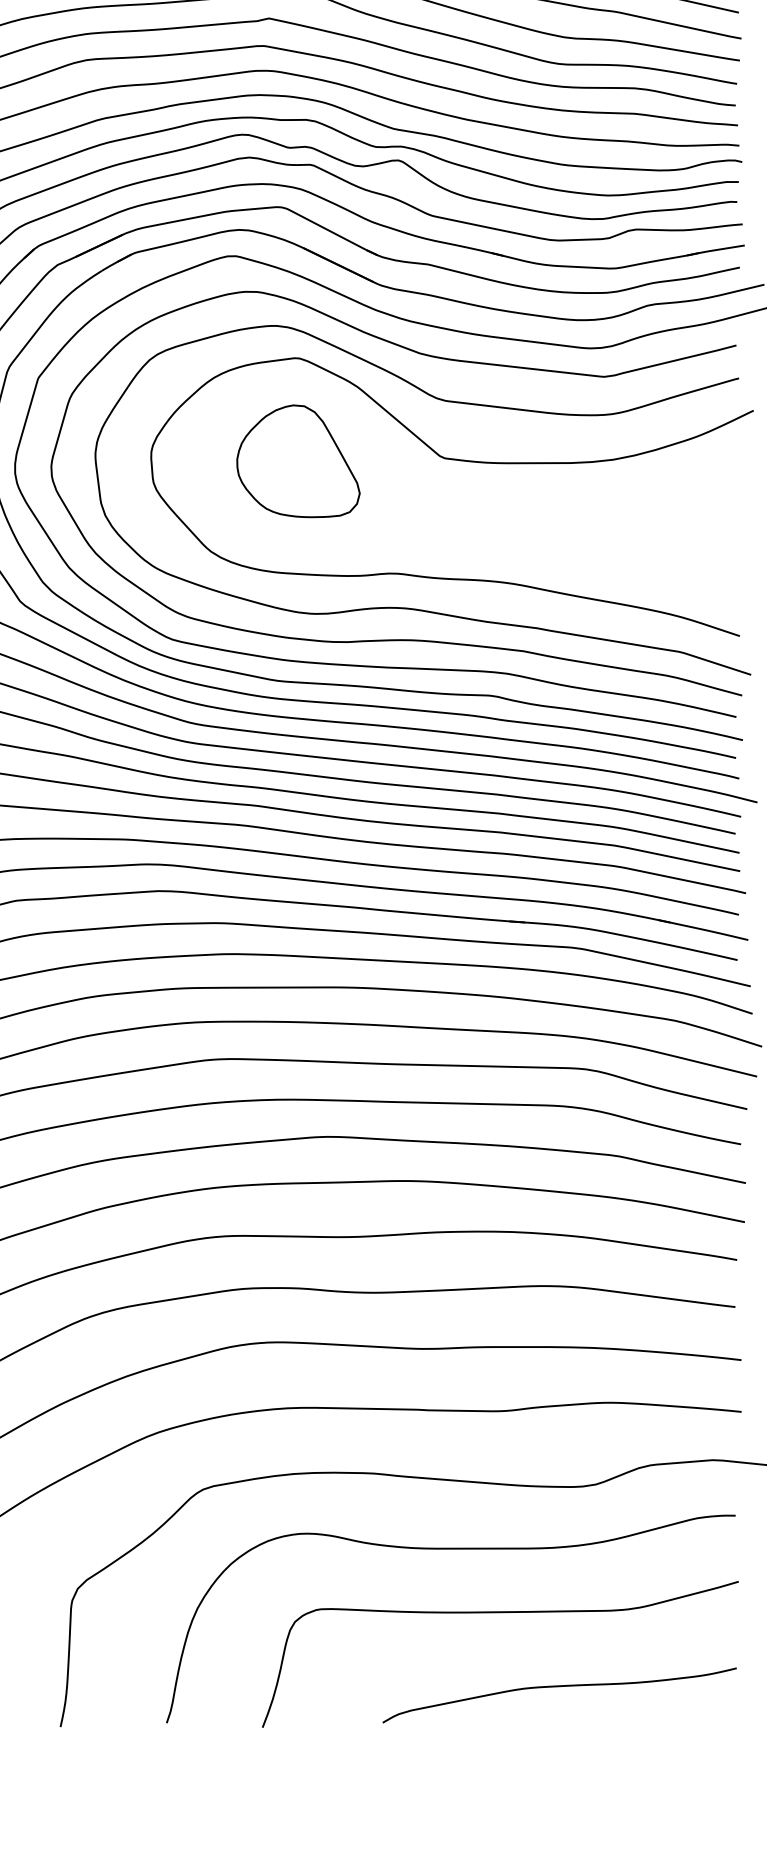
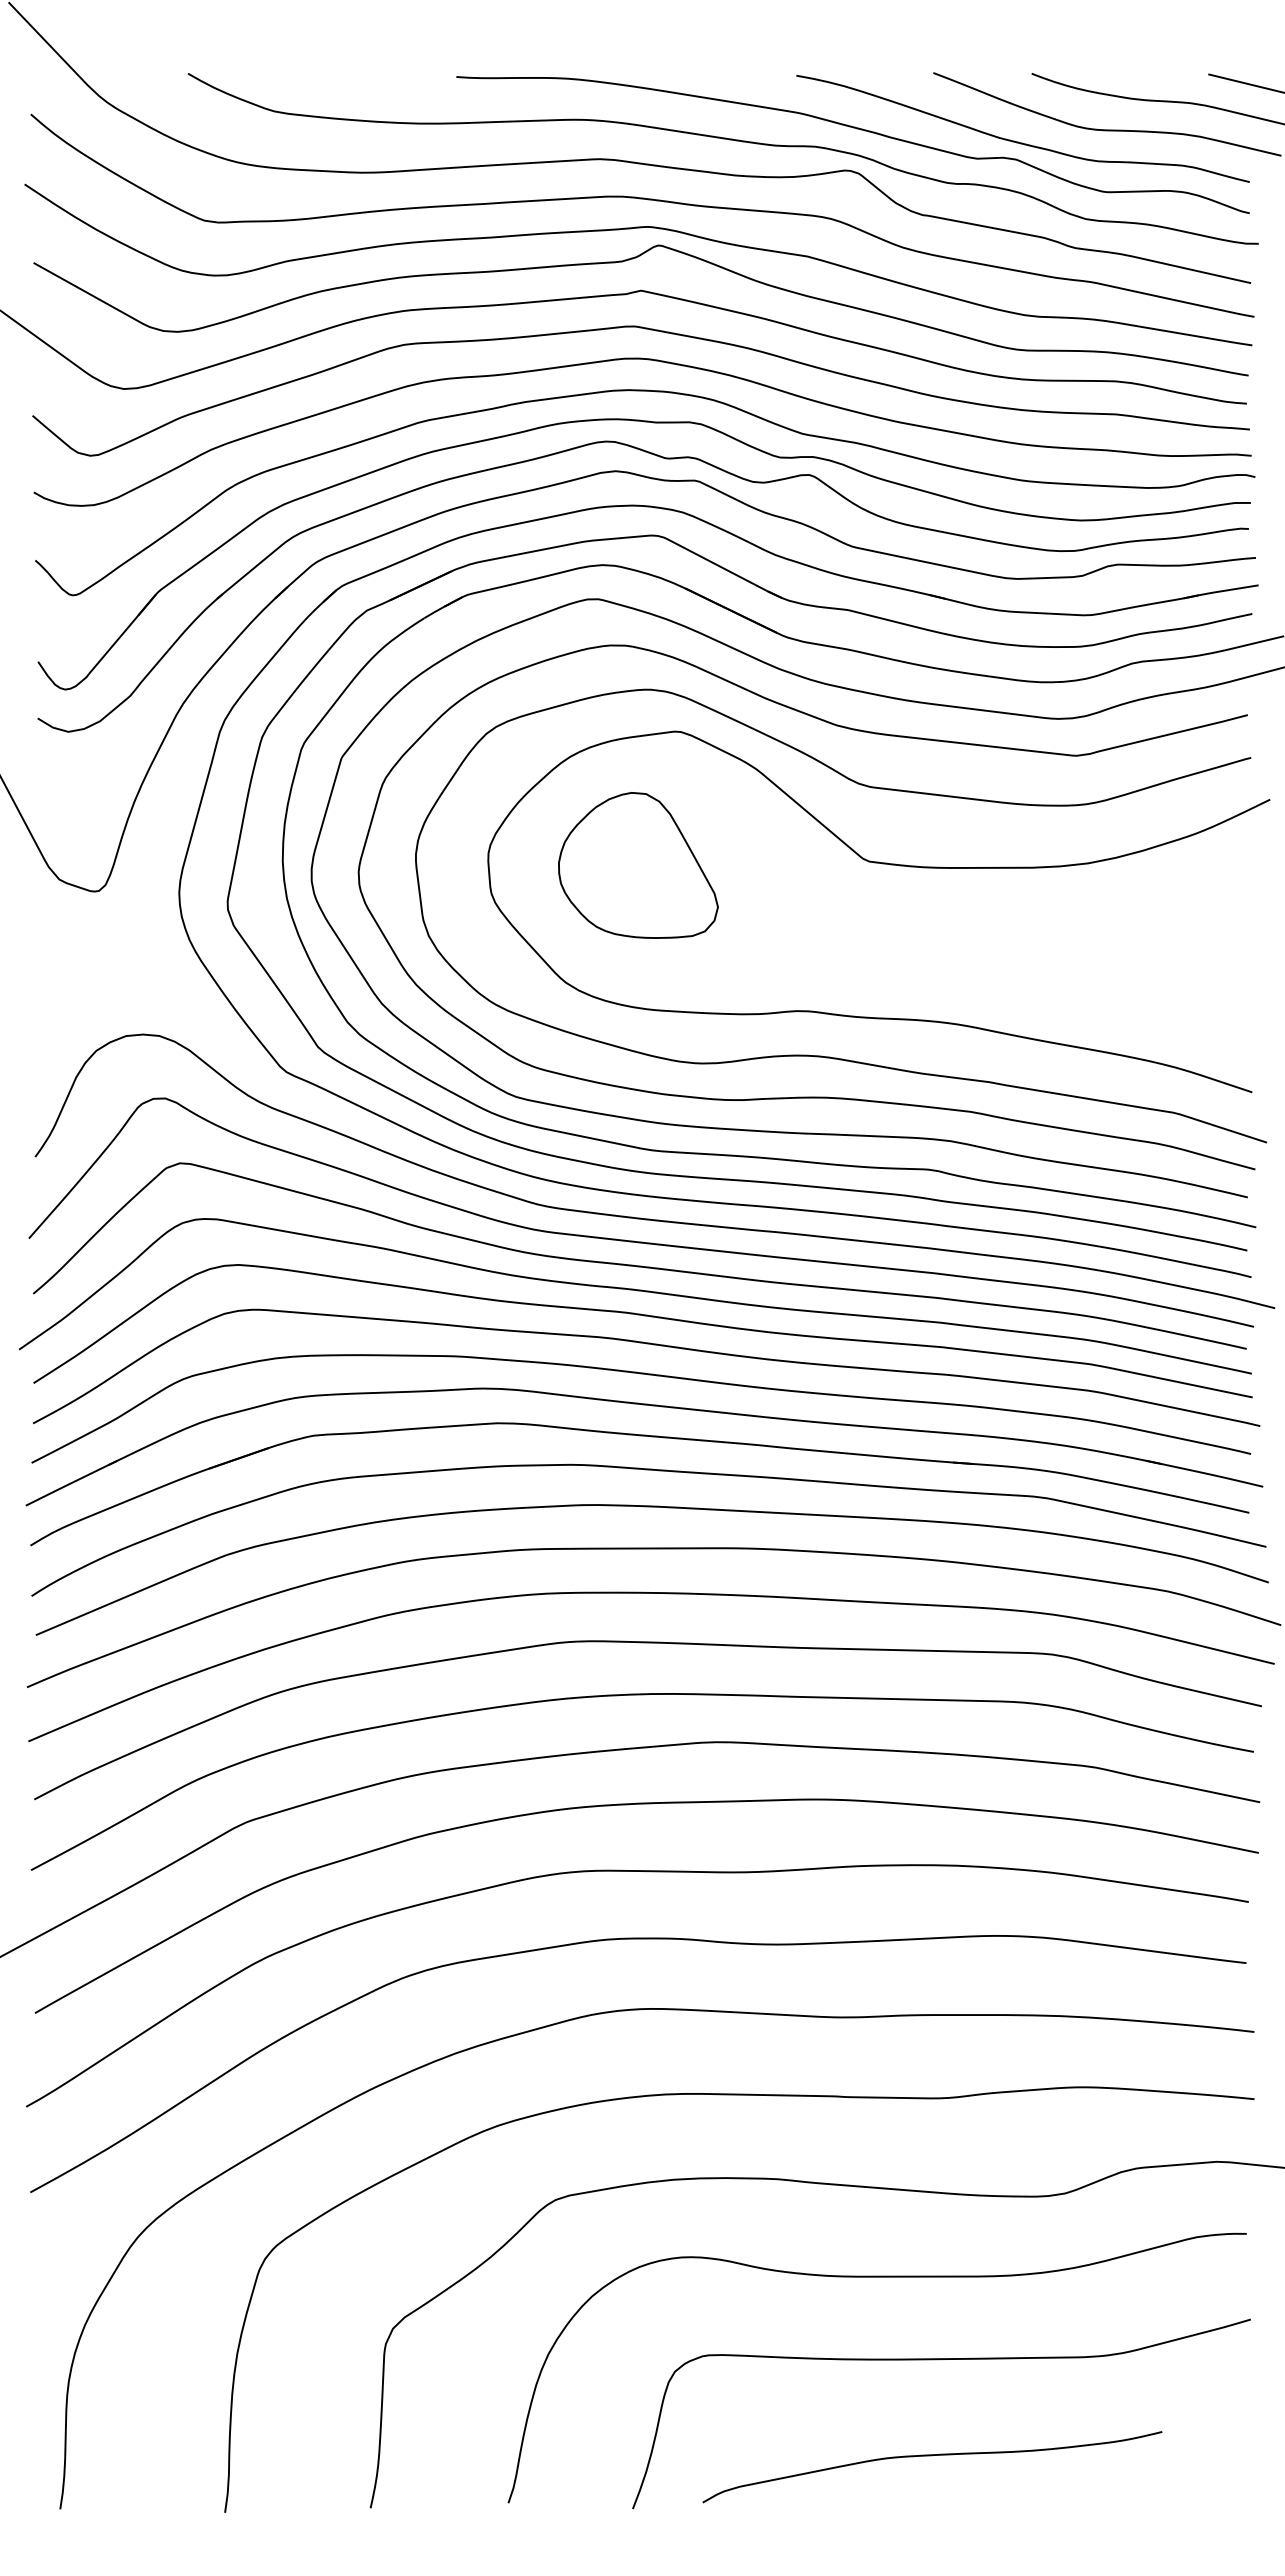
part: (298, 461) -> (638, 865), moved
curve: (559, 1687) -> (932, 2456), moved

